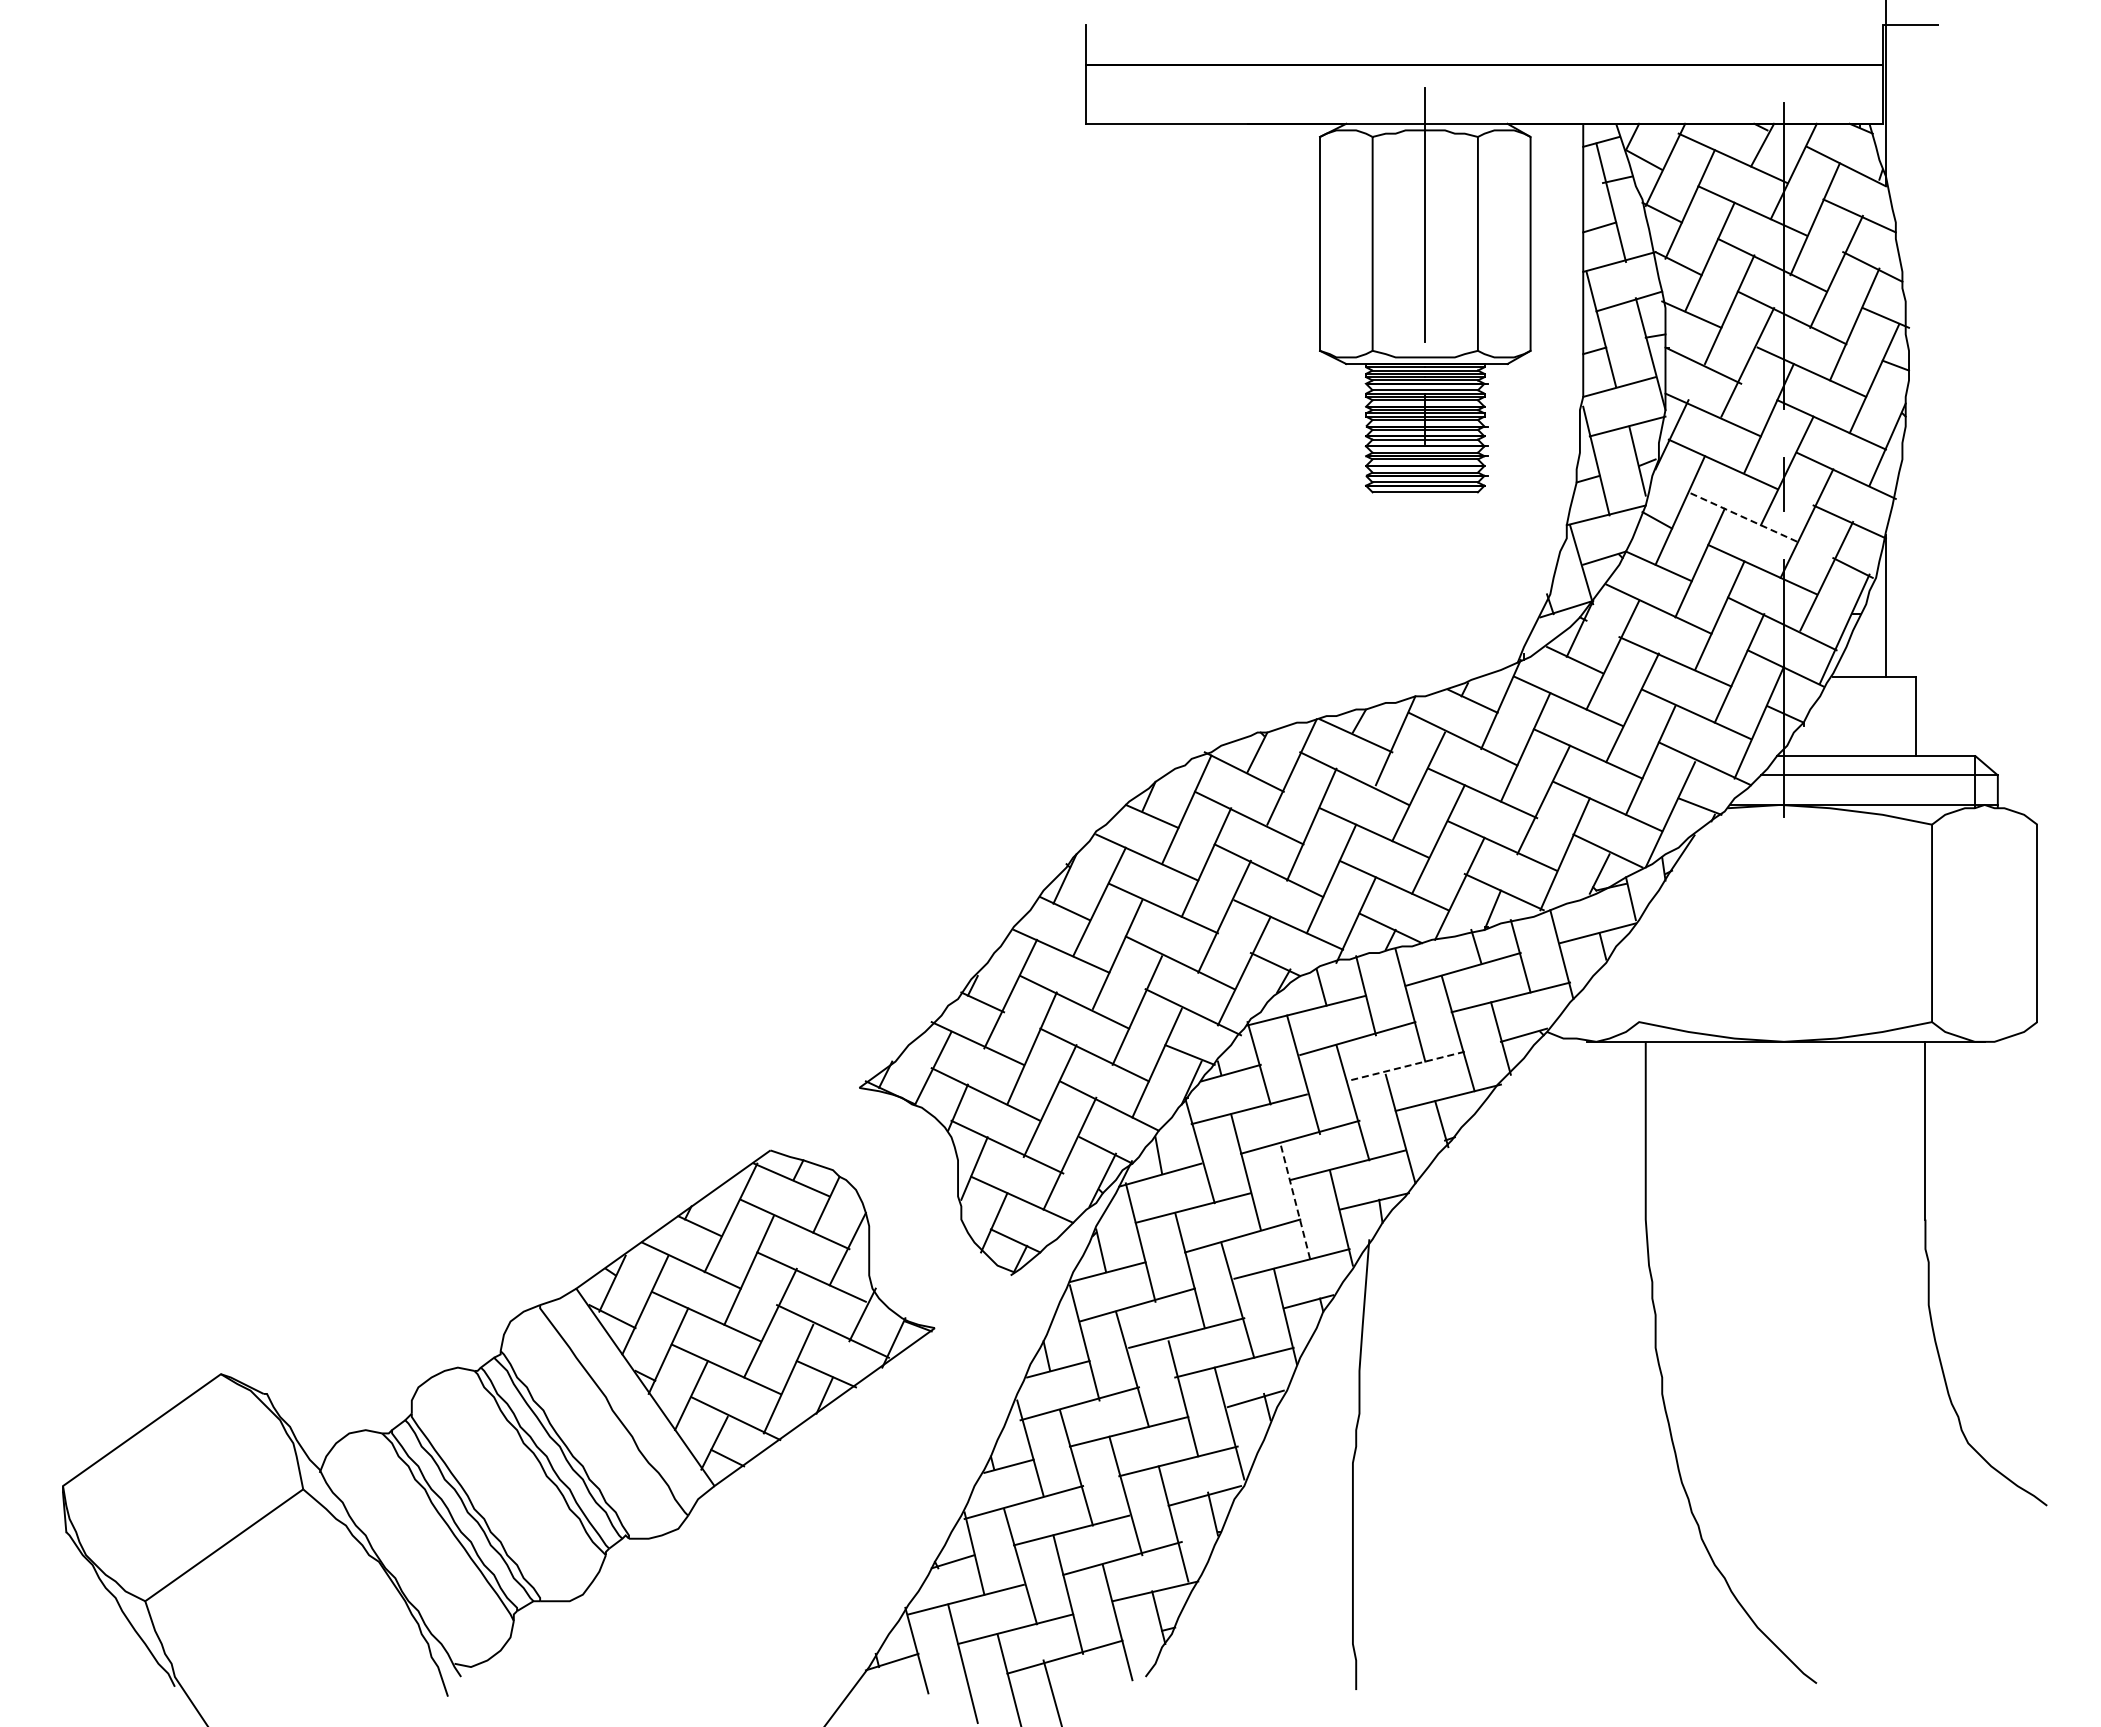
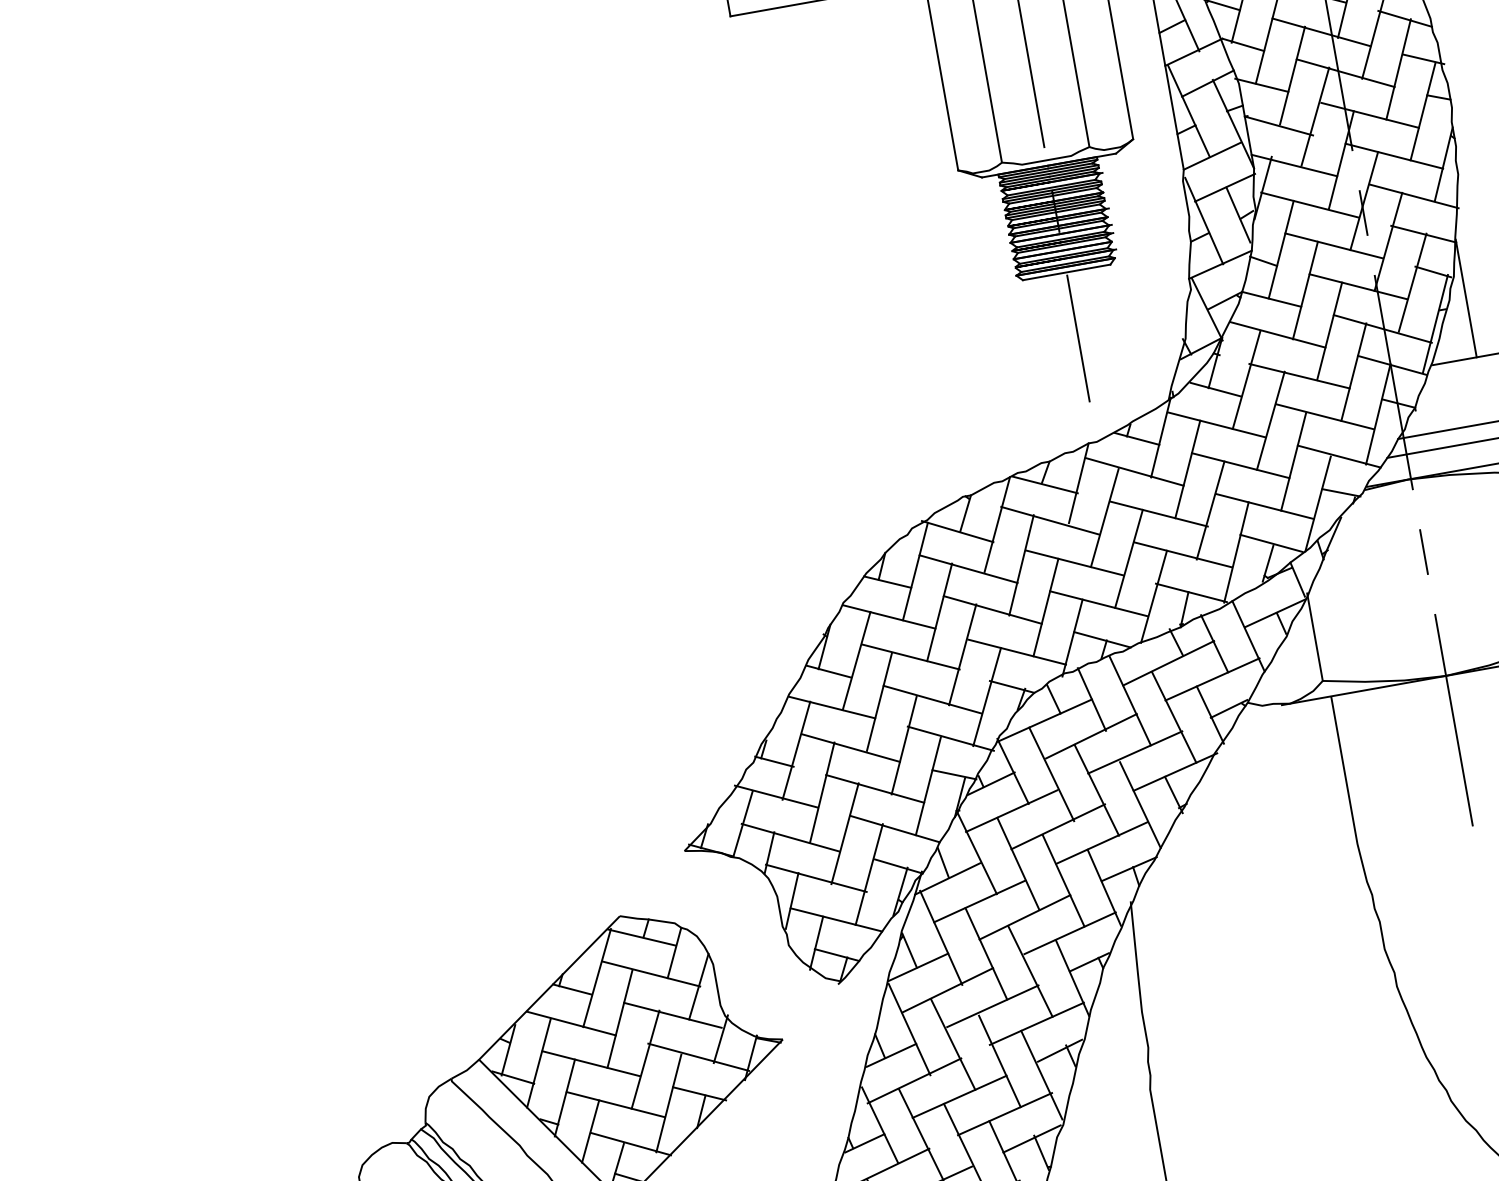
line: (1742, 517) -> (1333, 246), dashed -> solid
line: (1425, 571) -> (1078, 338), added
line: (1783, 892) -> (1423, 551), added
line: (1639, 969) -> (1315, 637), added
line: (1405, 1066) -> (1135, 752), dashed -> solid
line: (1784, 1094) -> (1454, 719), added
line: (1295, 1200) -> (1063, 880), dashed -> solid

